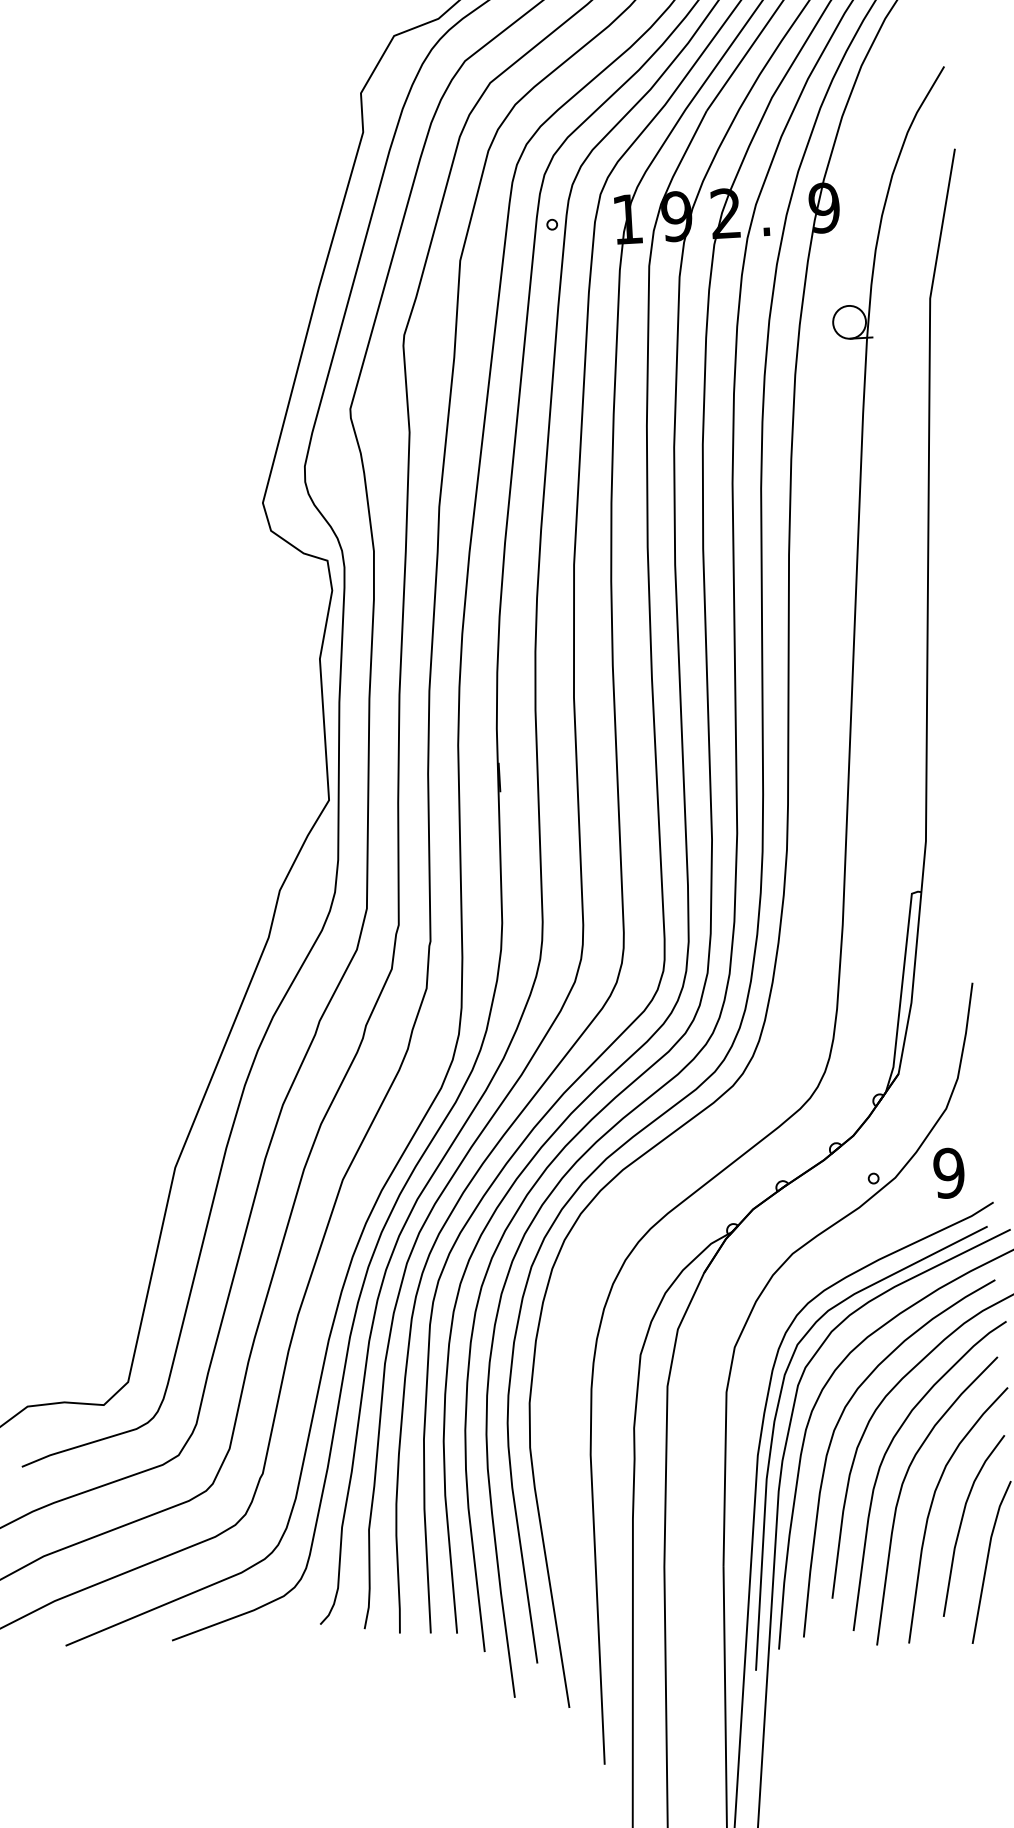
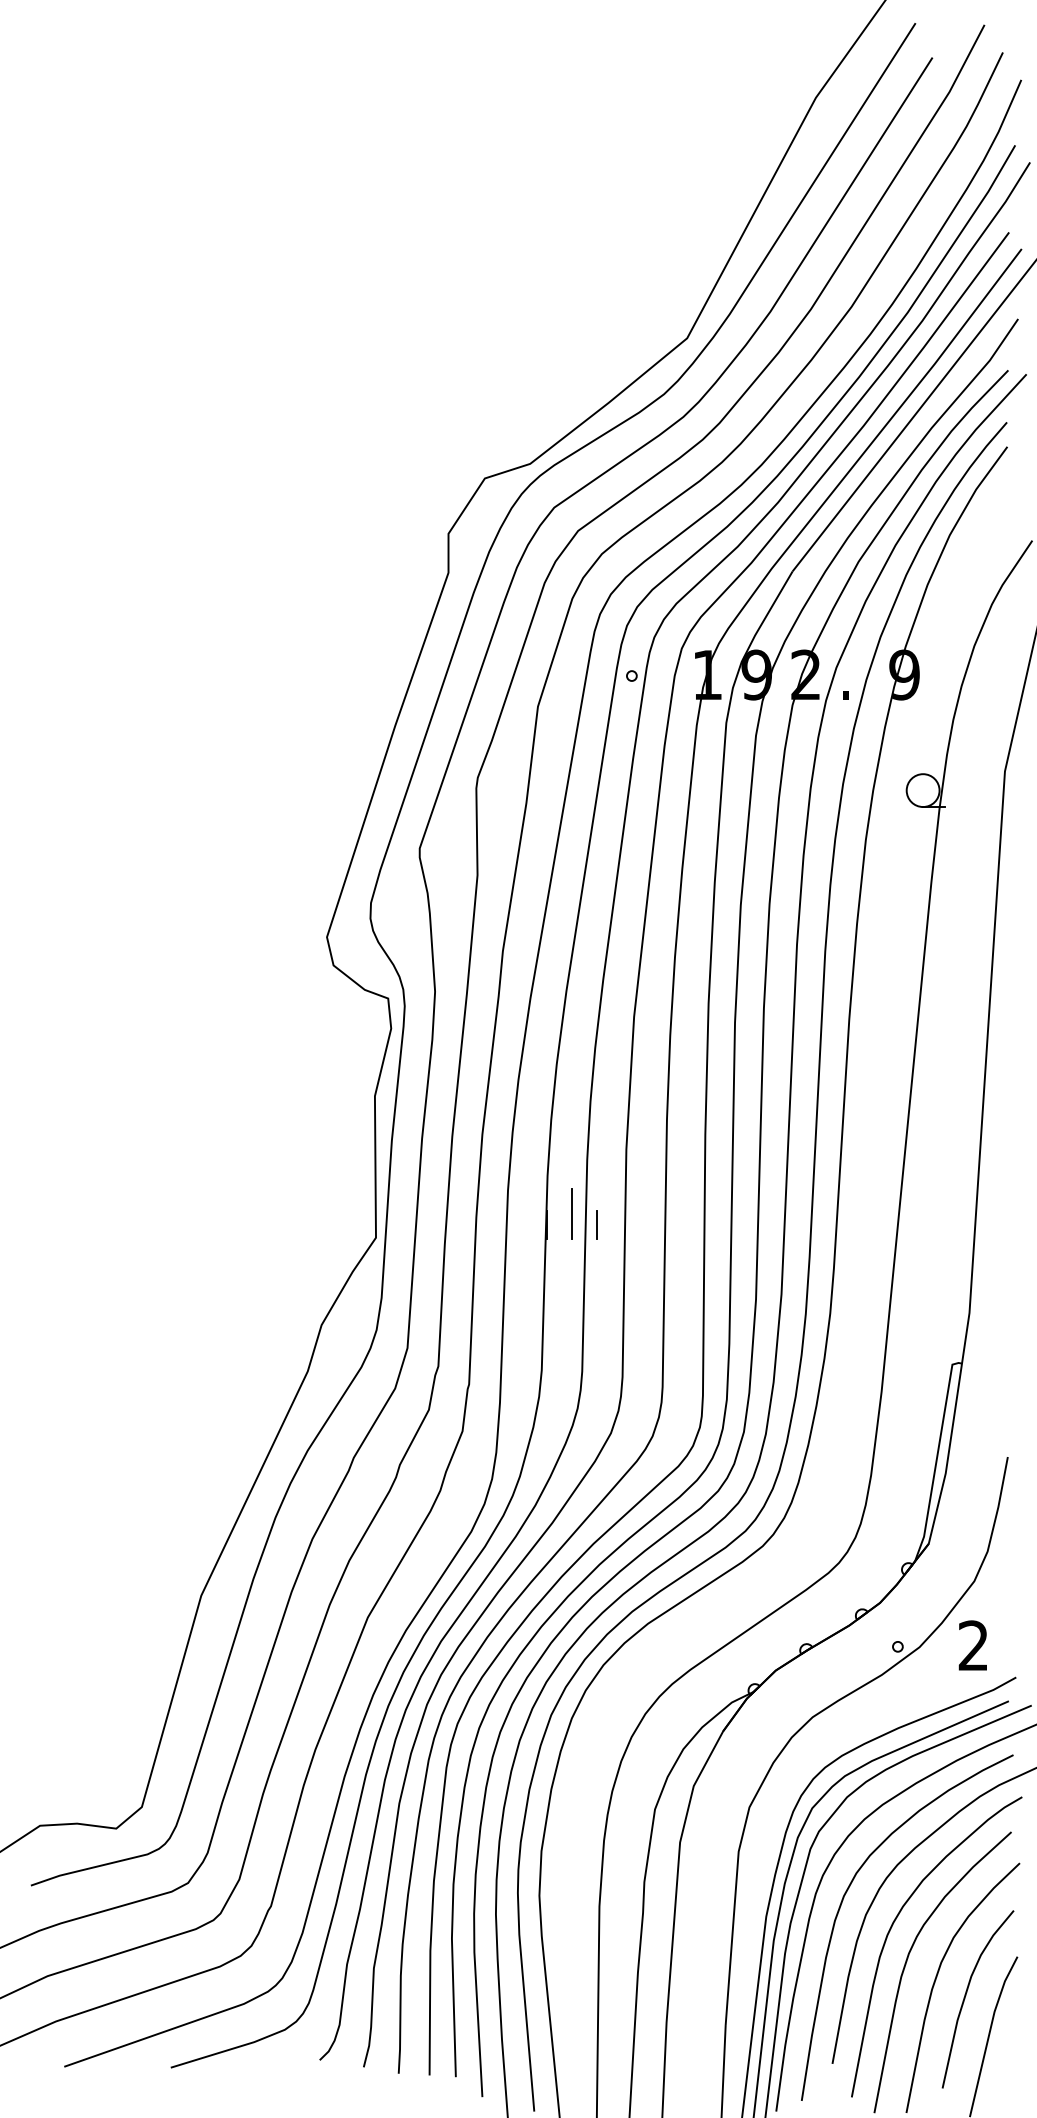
line: (522, 764) -> (571, 1213), added
line: (548, 774) -> (596, 1224), added
text: (949, 1172) -> (973, 1645), 9 -> 2

